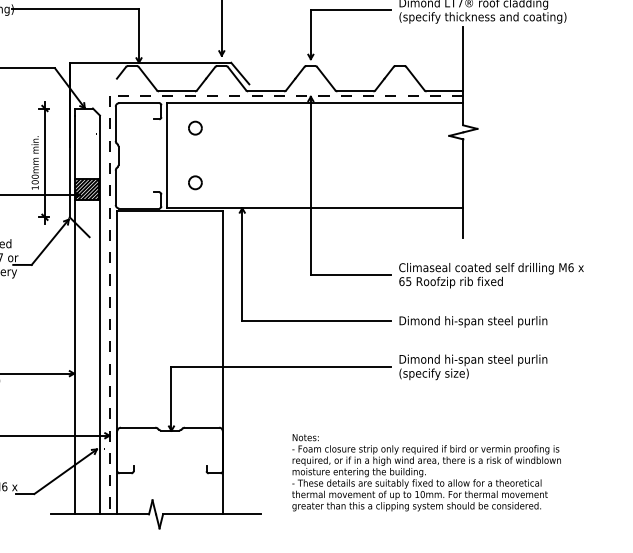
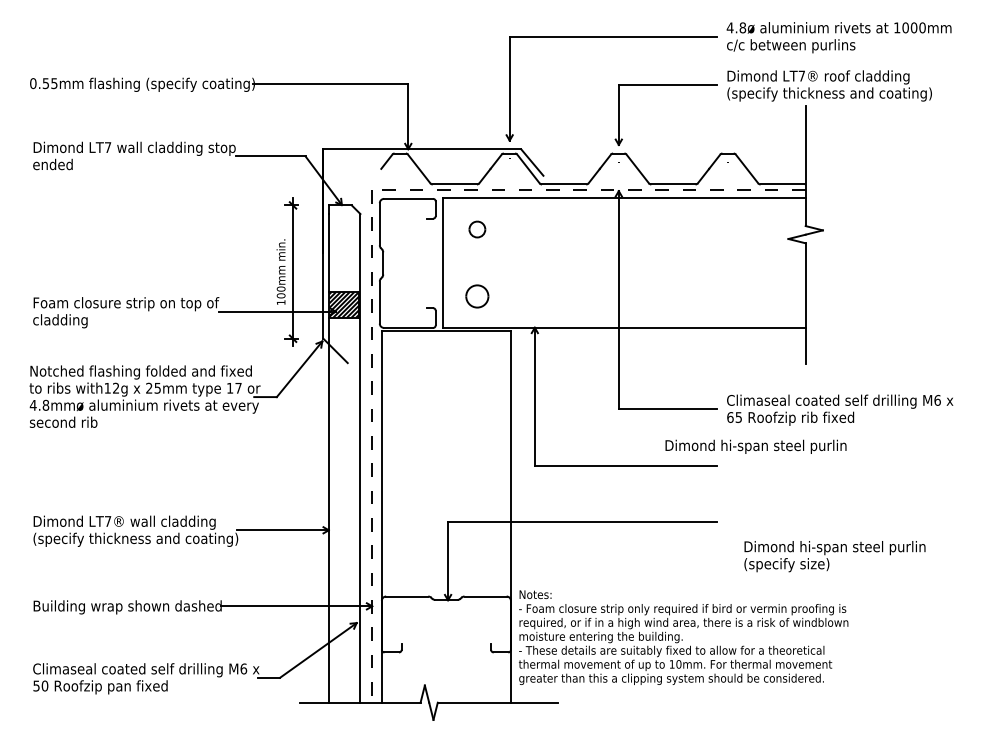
part: (195, 182) -> (477, 296), size x1.4
text: (473, 321) -> (755, 446), moved
text: (473, 367) -> (834, 556), moved
text: (426, 472) -> (683, 637), moved

